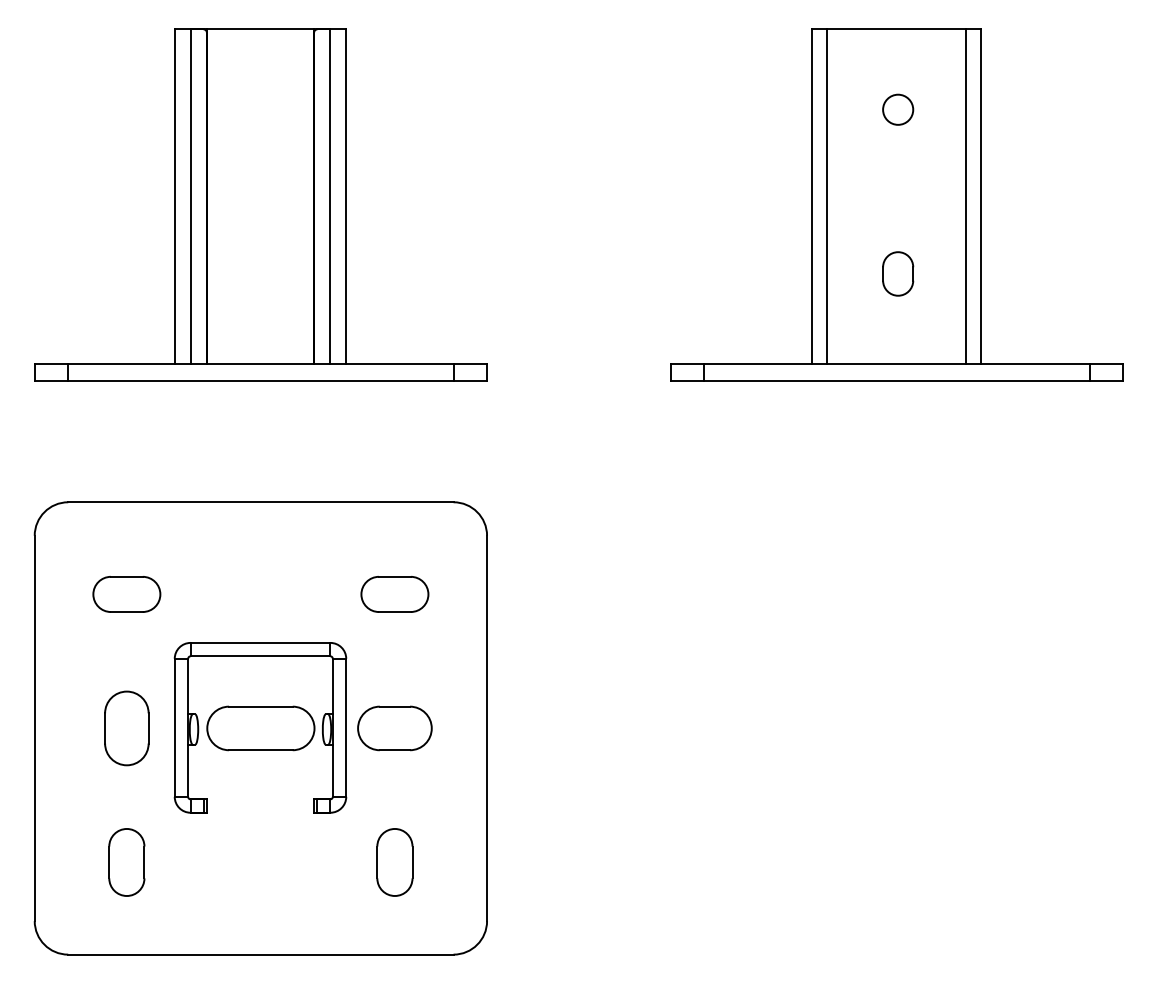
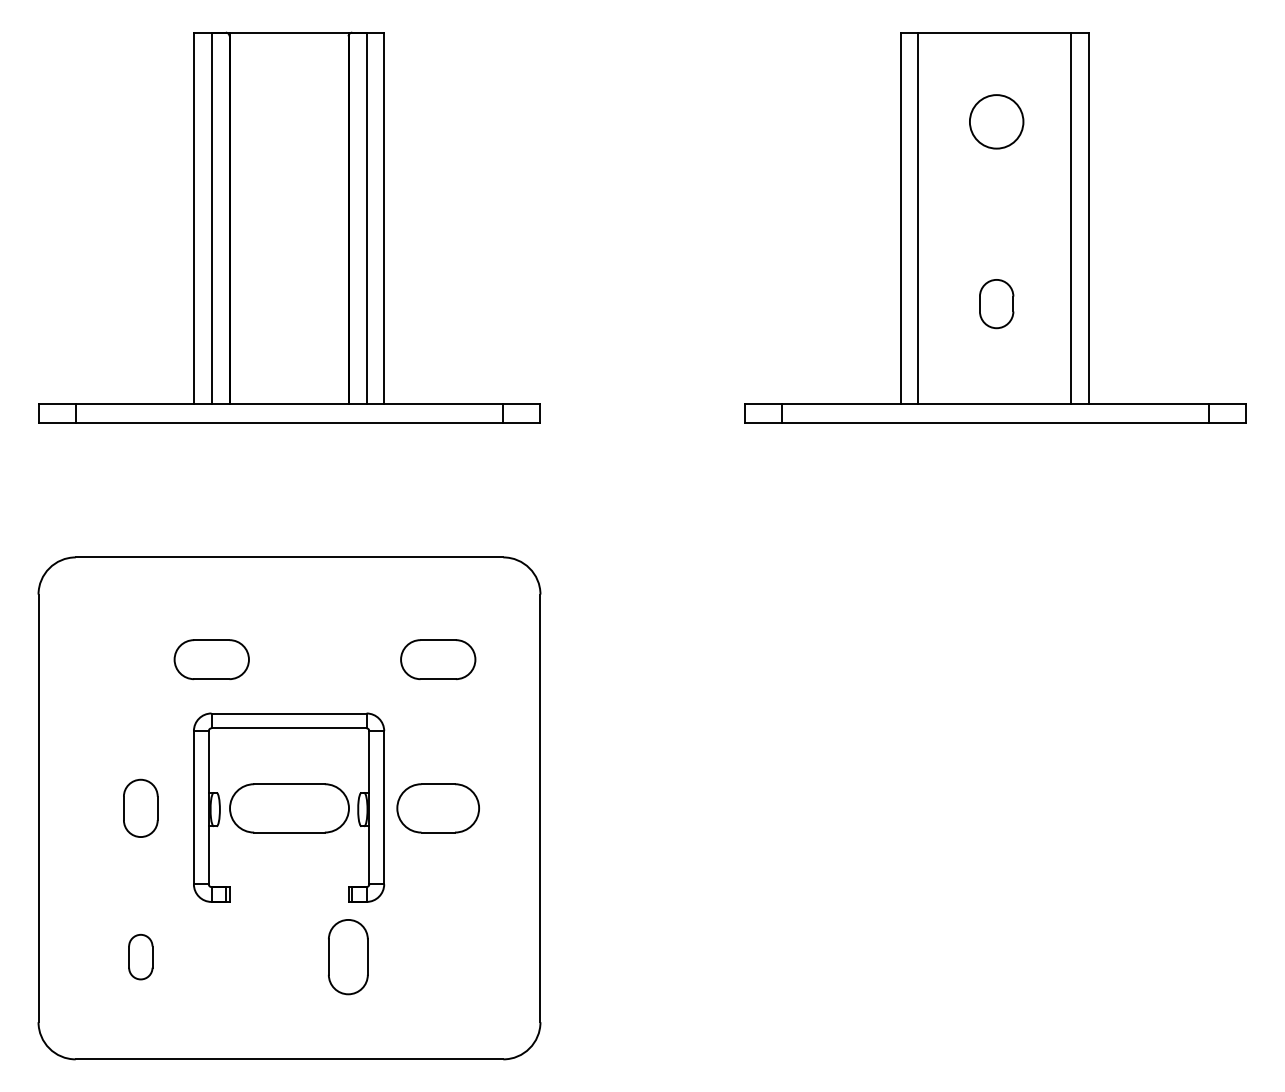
circle: (898, 109) -> (997, 121), size x1.6
part: (126, 594) -> (211, 659), moved
part: (126, 728) -> (140, 808), size x0.7
part: (126, 862) -> (140, 957), size x0.6
part: (394, 862) -> (347, 957), moved

